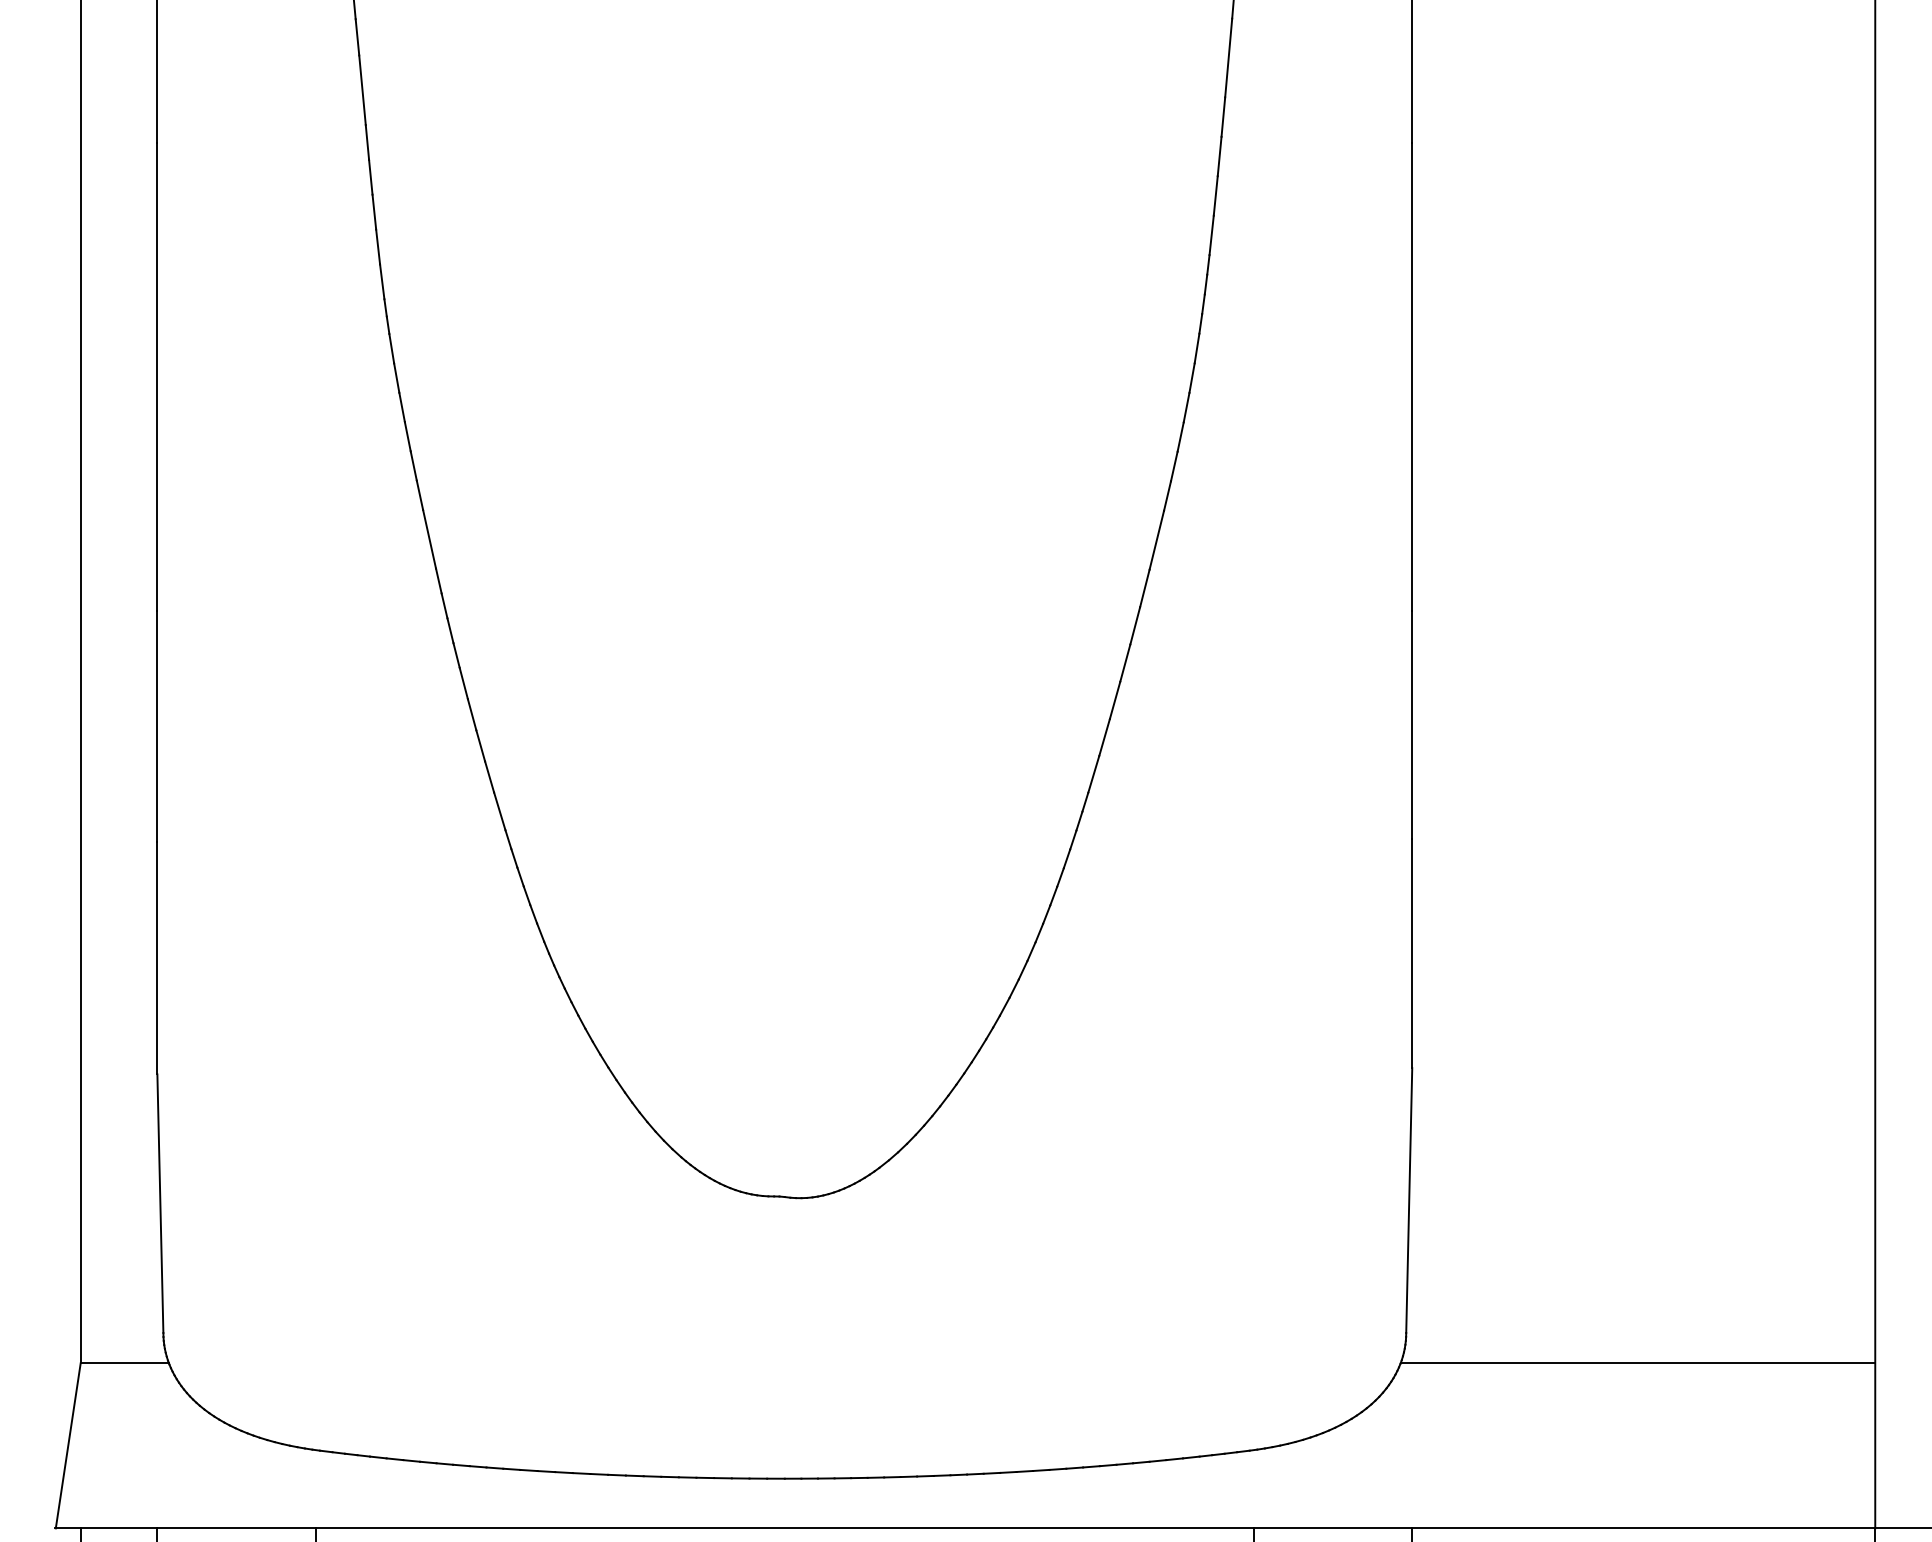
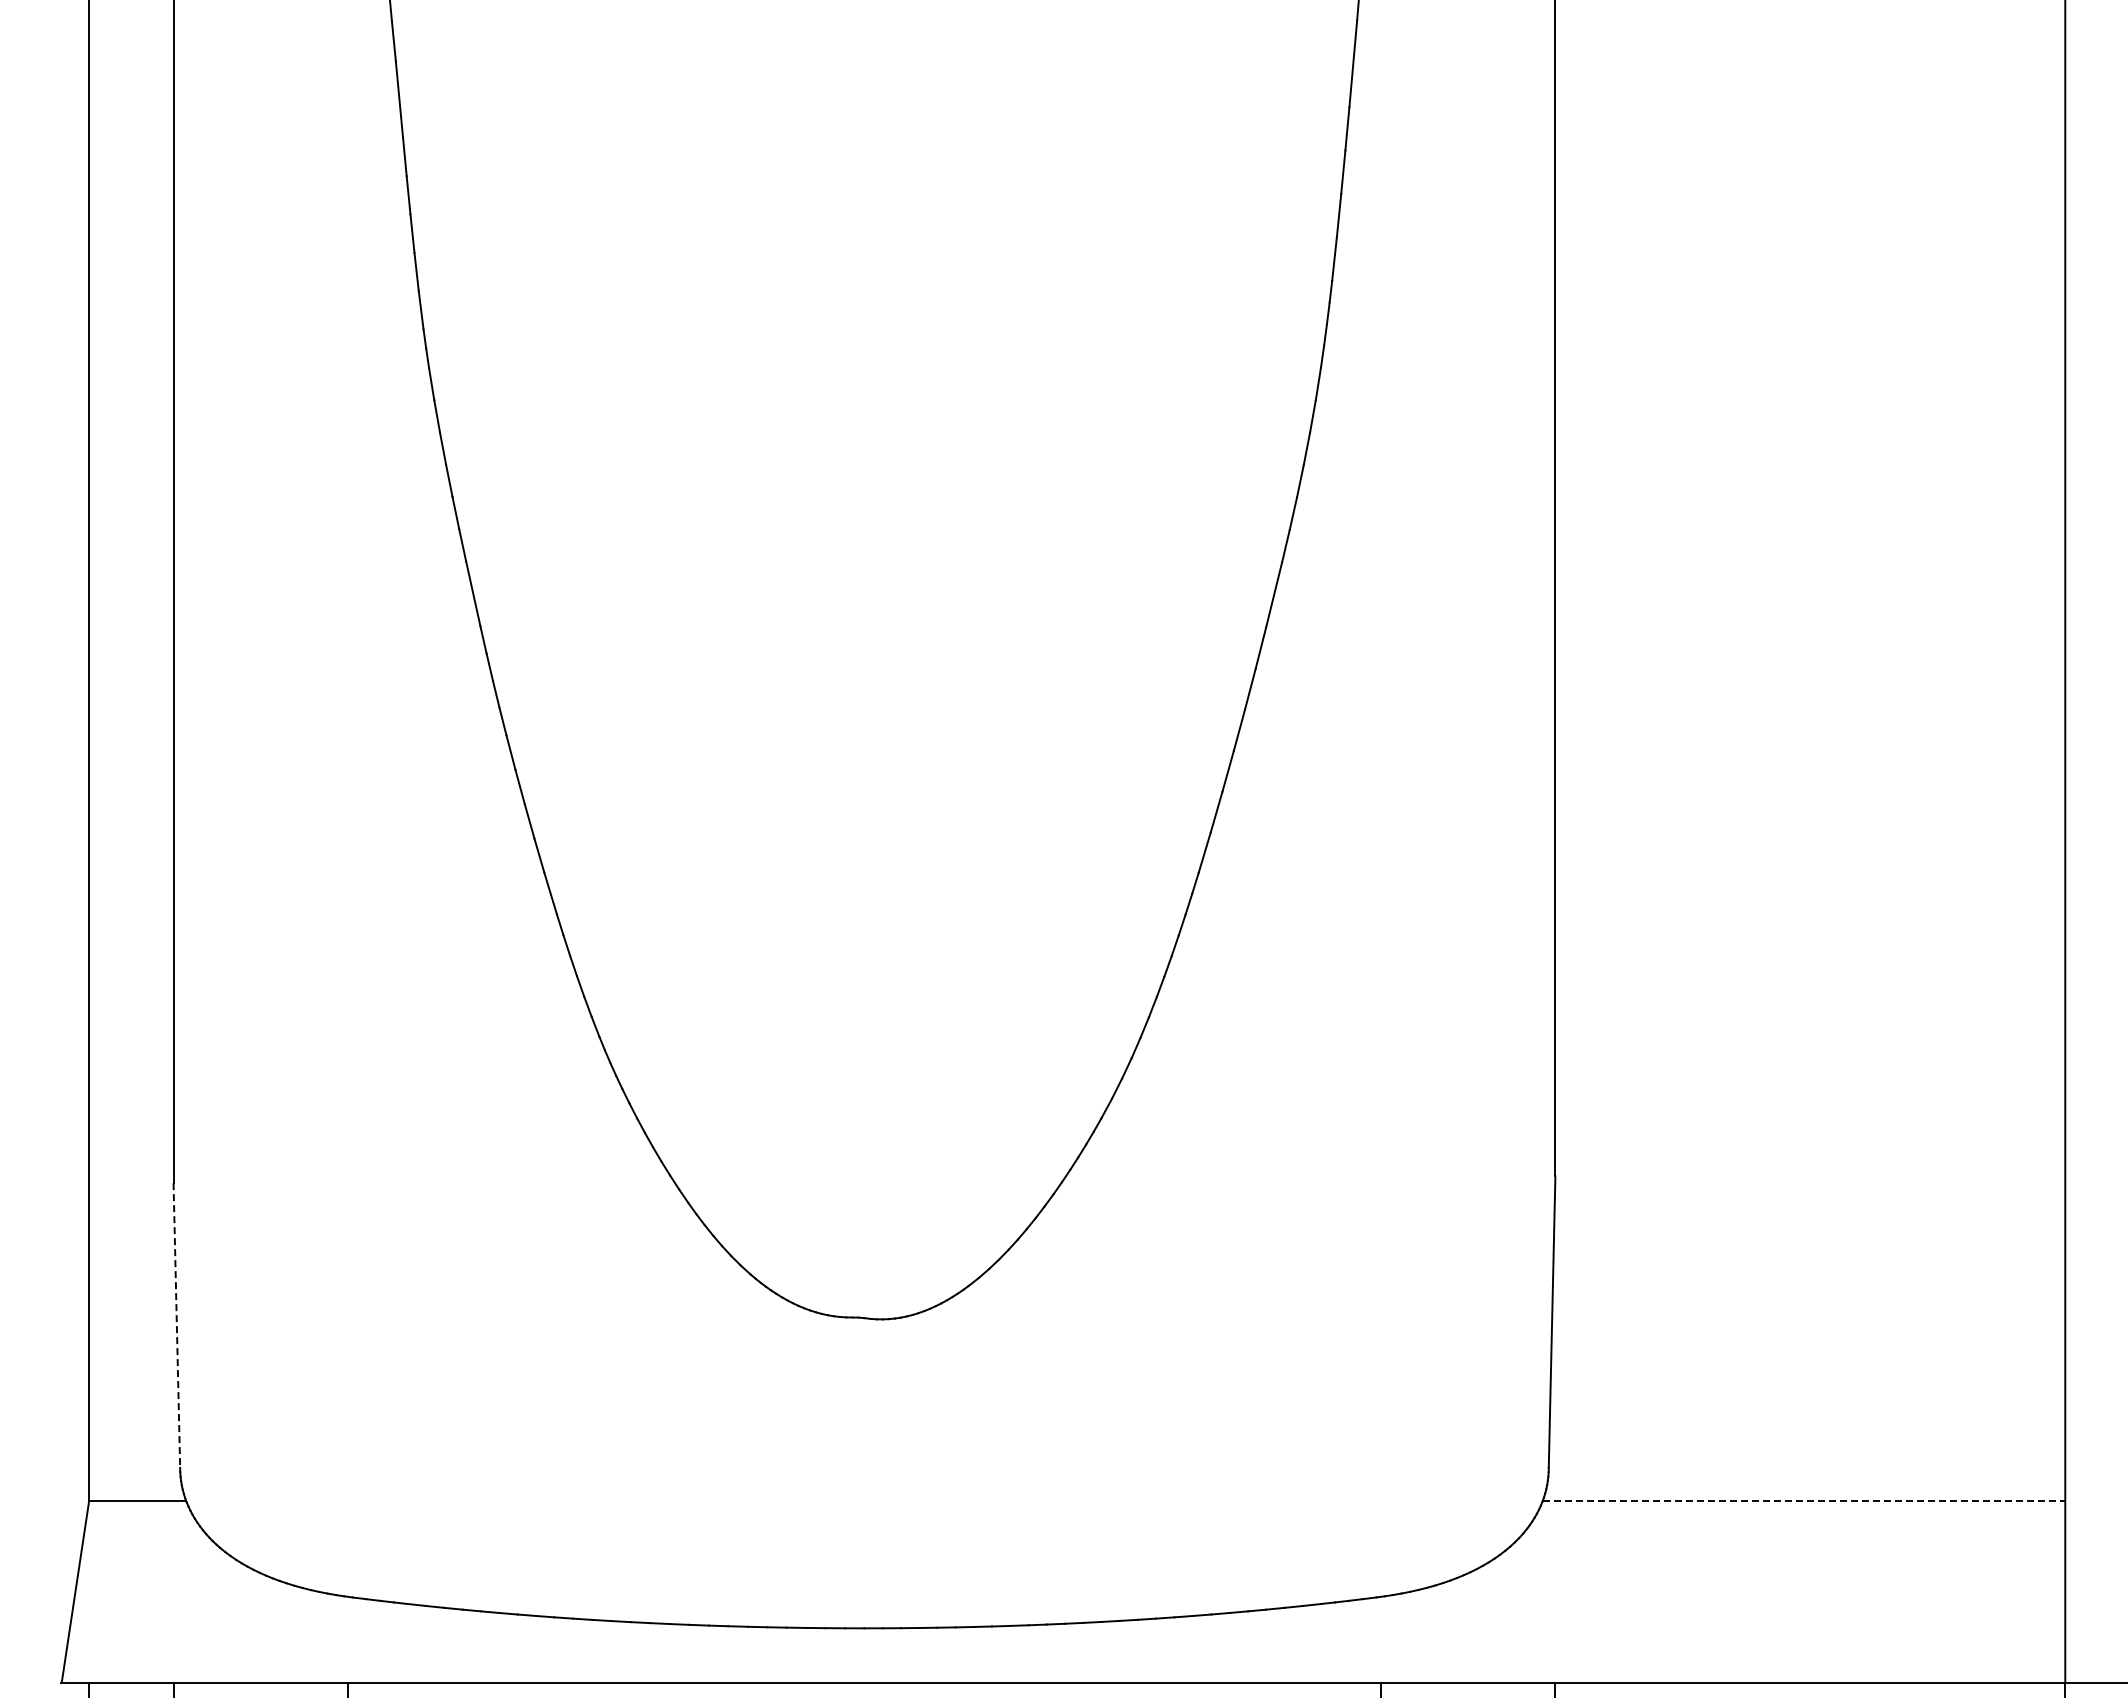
line: (160, 1204) -> (176, 1326), solid -> dashed
line: (1638, 1363) -> (1804, 1501), solid -> dashed

